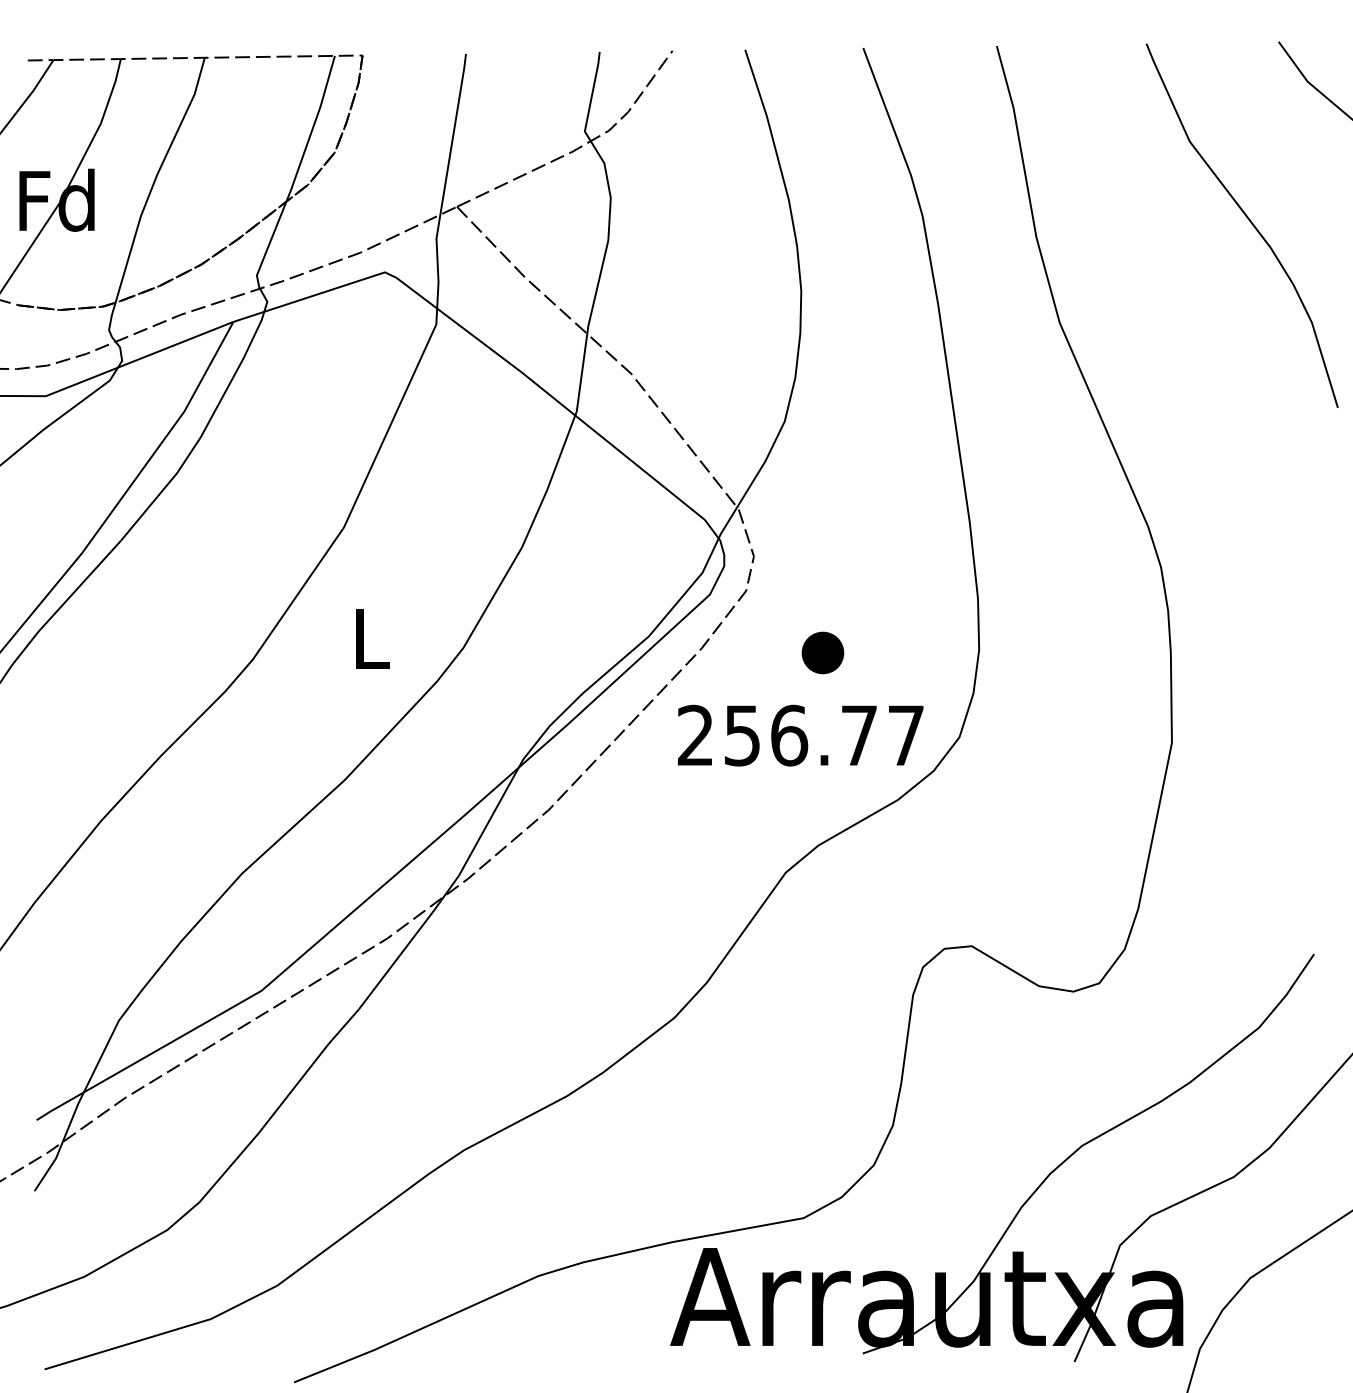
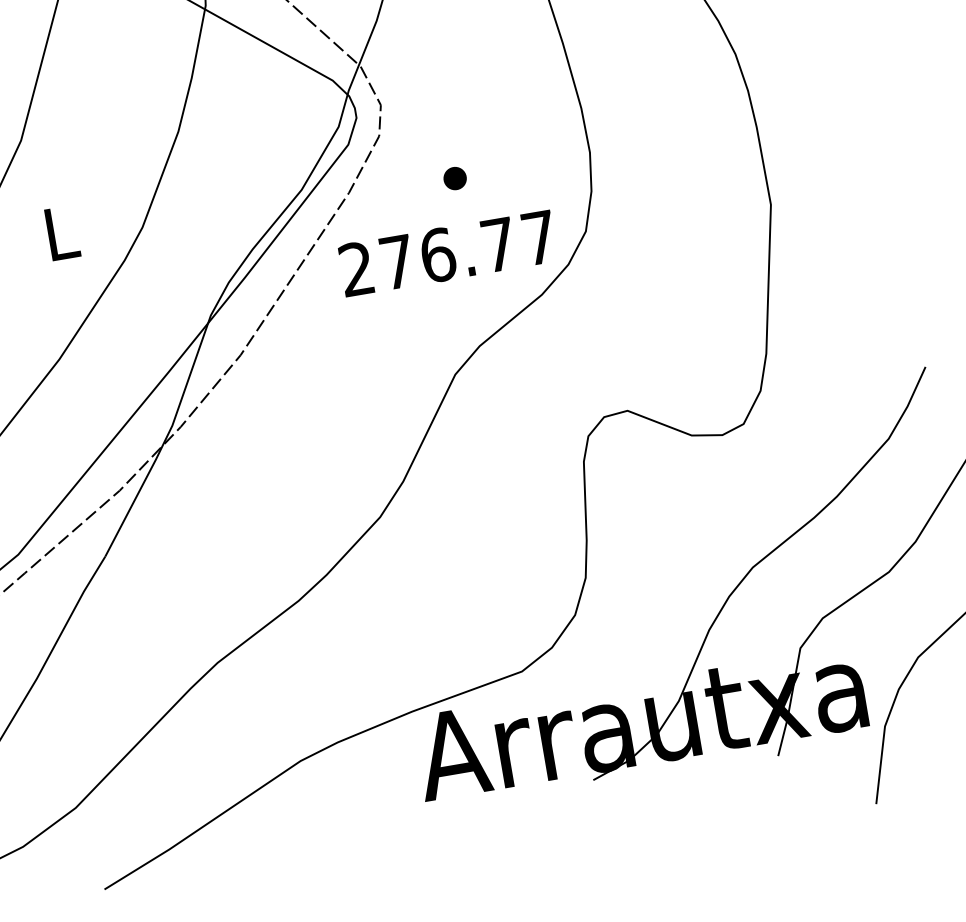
part: (823, 652) -> (455, 178), size x0.62
text: (742, 735) -> (397, 262), 256.77 -> 276.77

